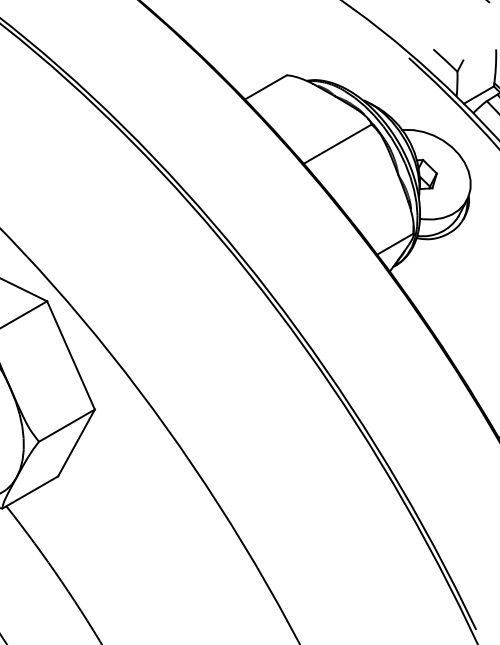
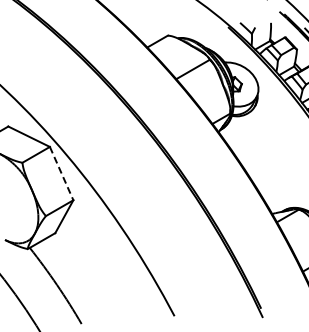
line: (70, 357) -> (61, 174), solid -> dashed

